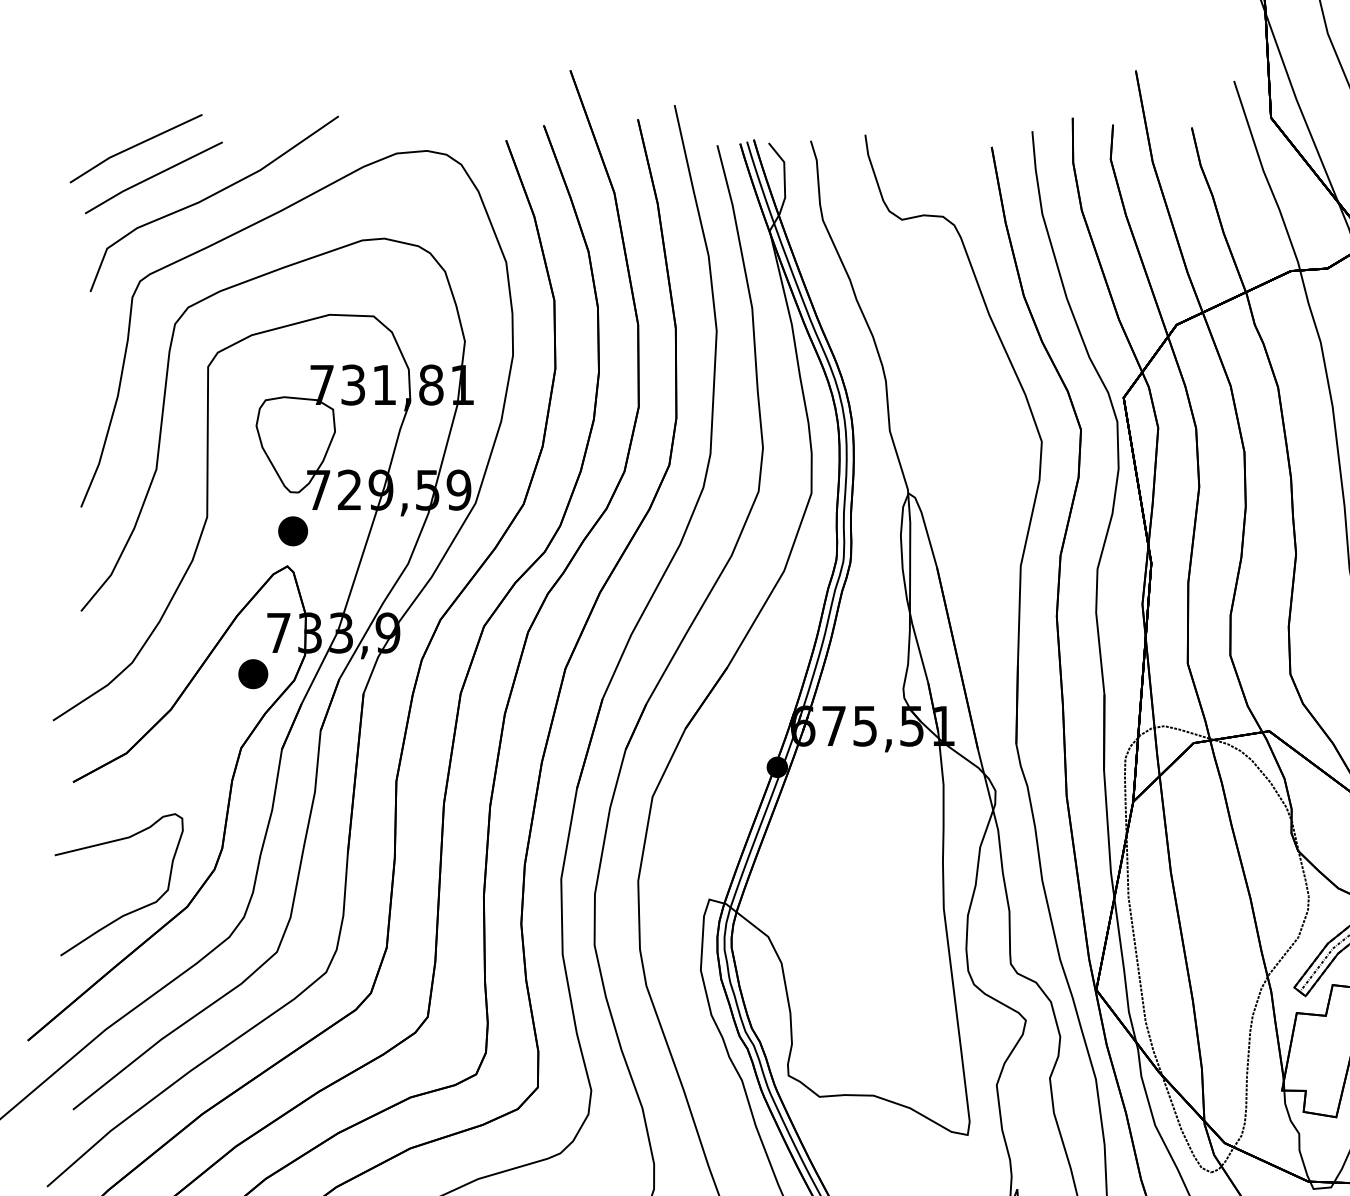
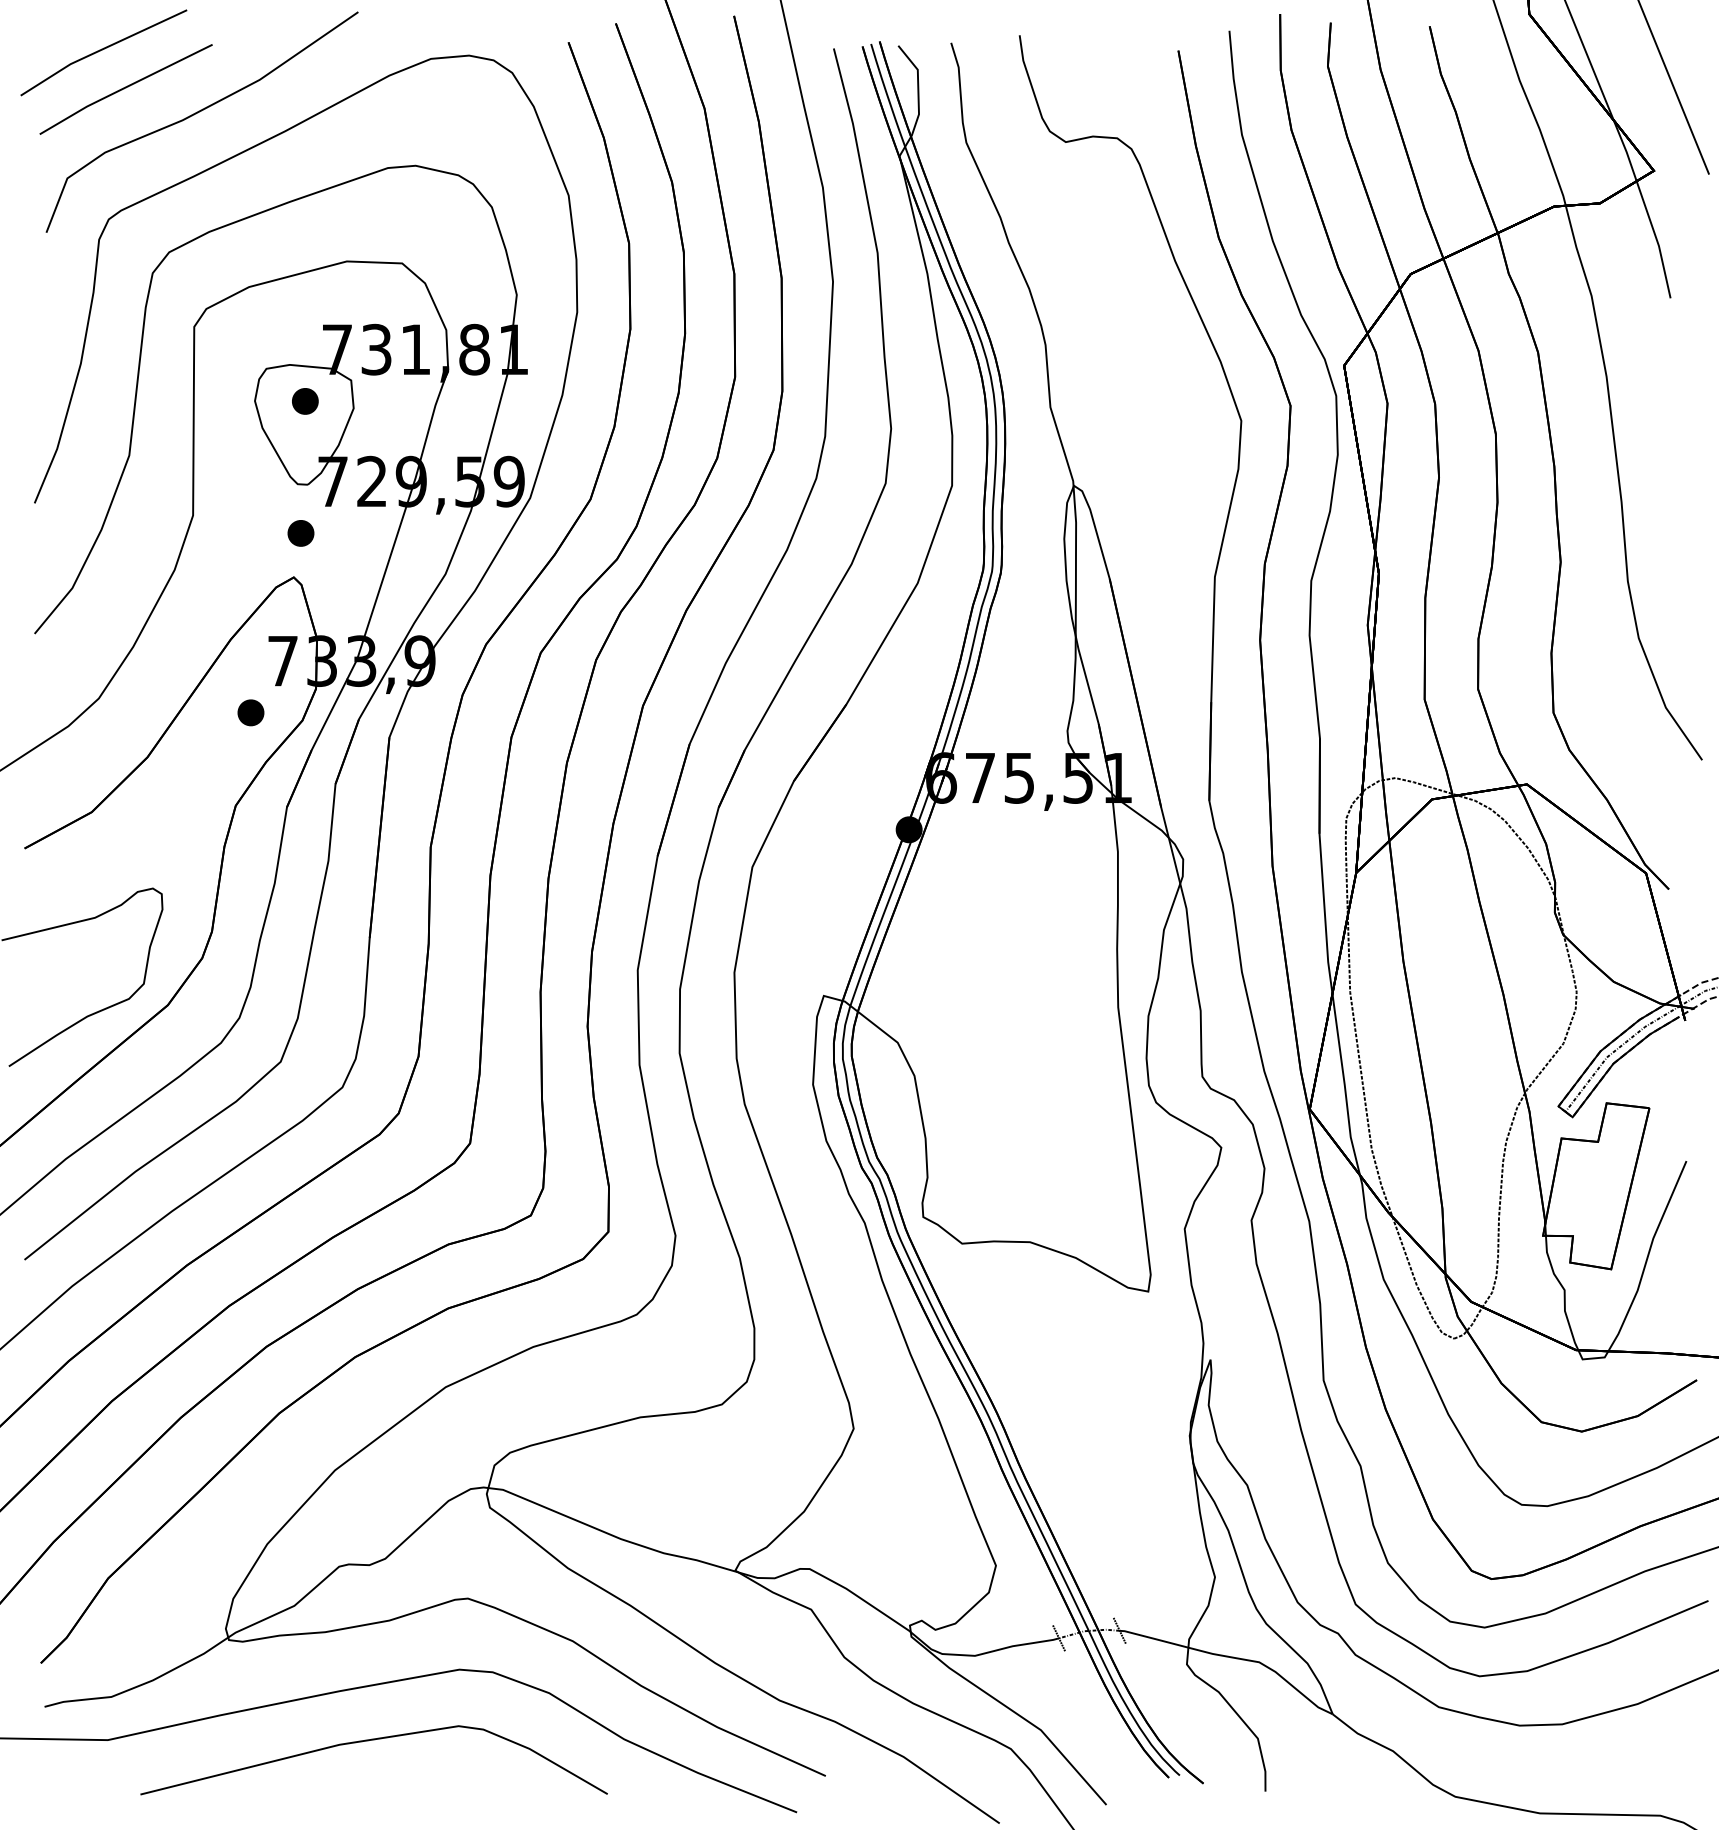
part: (296, 426) -> (305, 401), added
part: (292, 531) -> (300, 533), size x0.71
part: (252, 673) -> (250, 712), size x0.71

